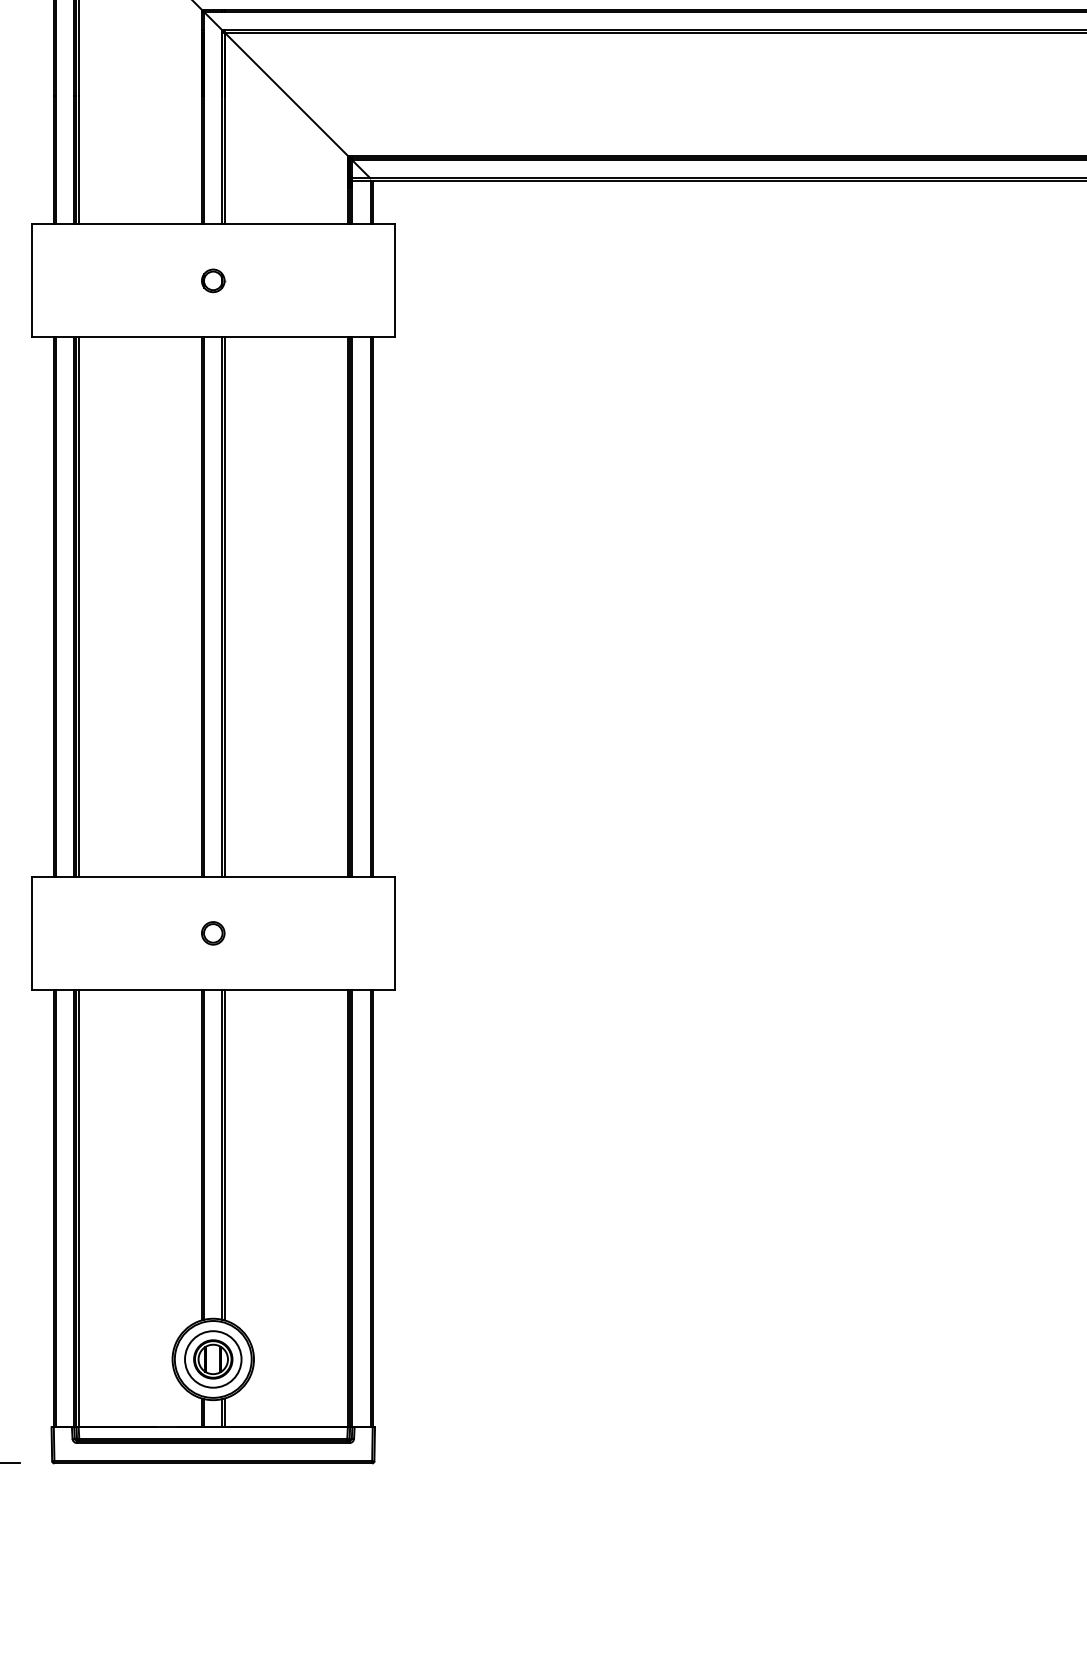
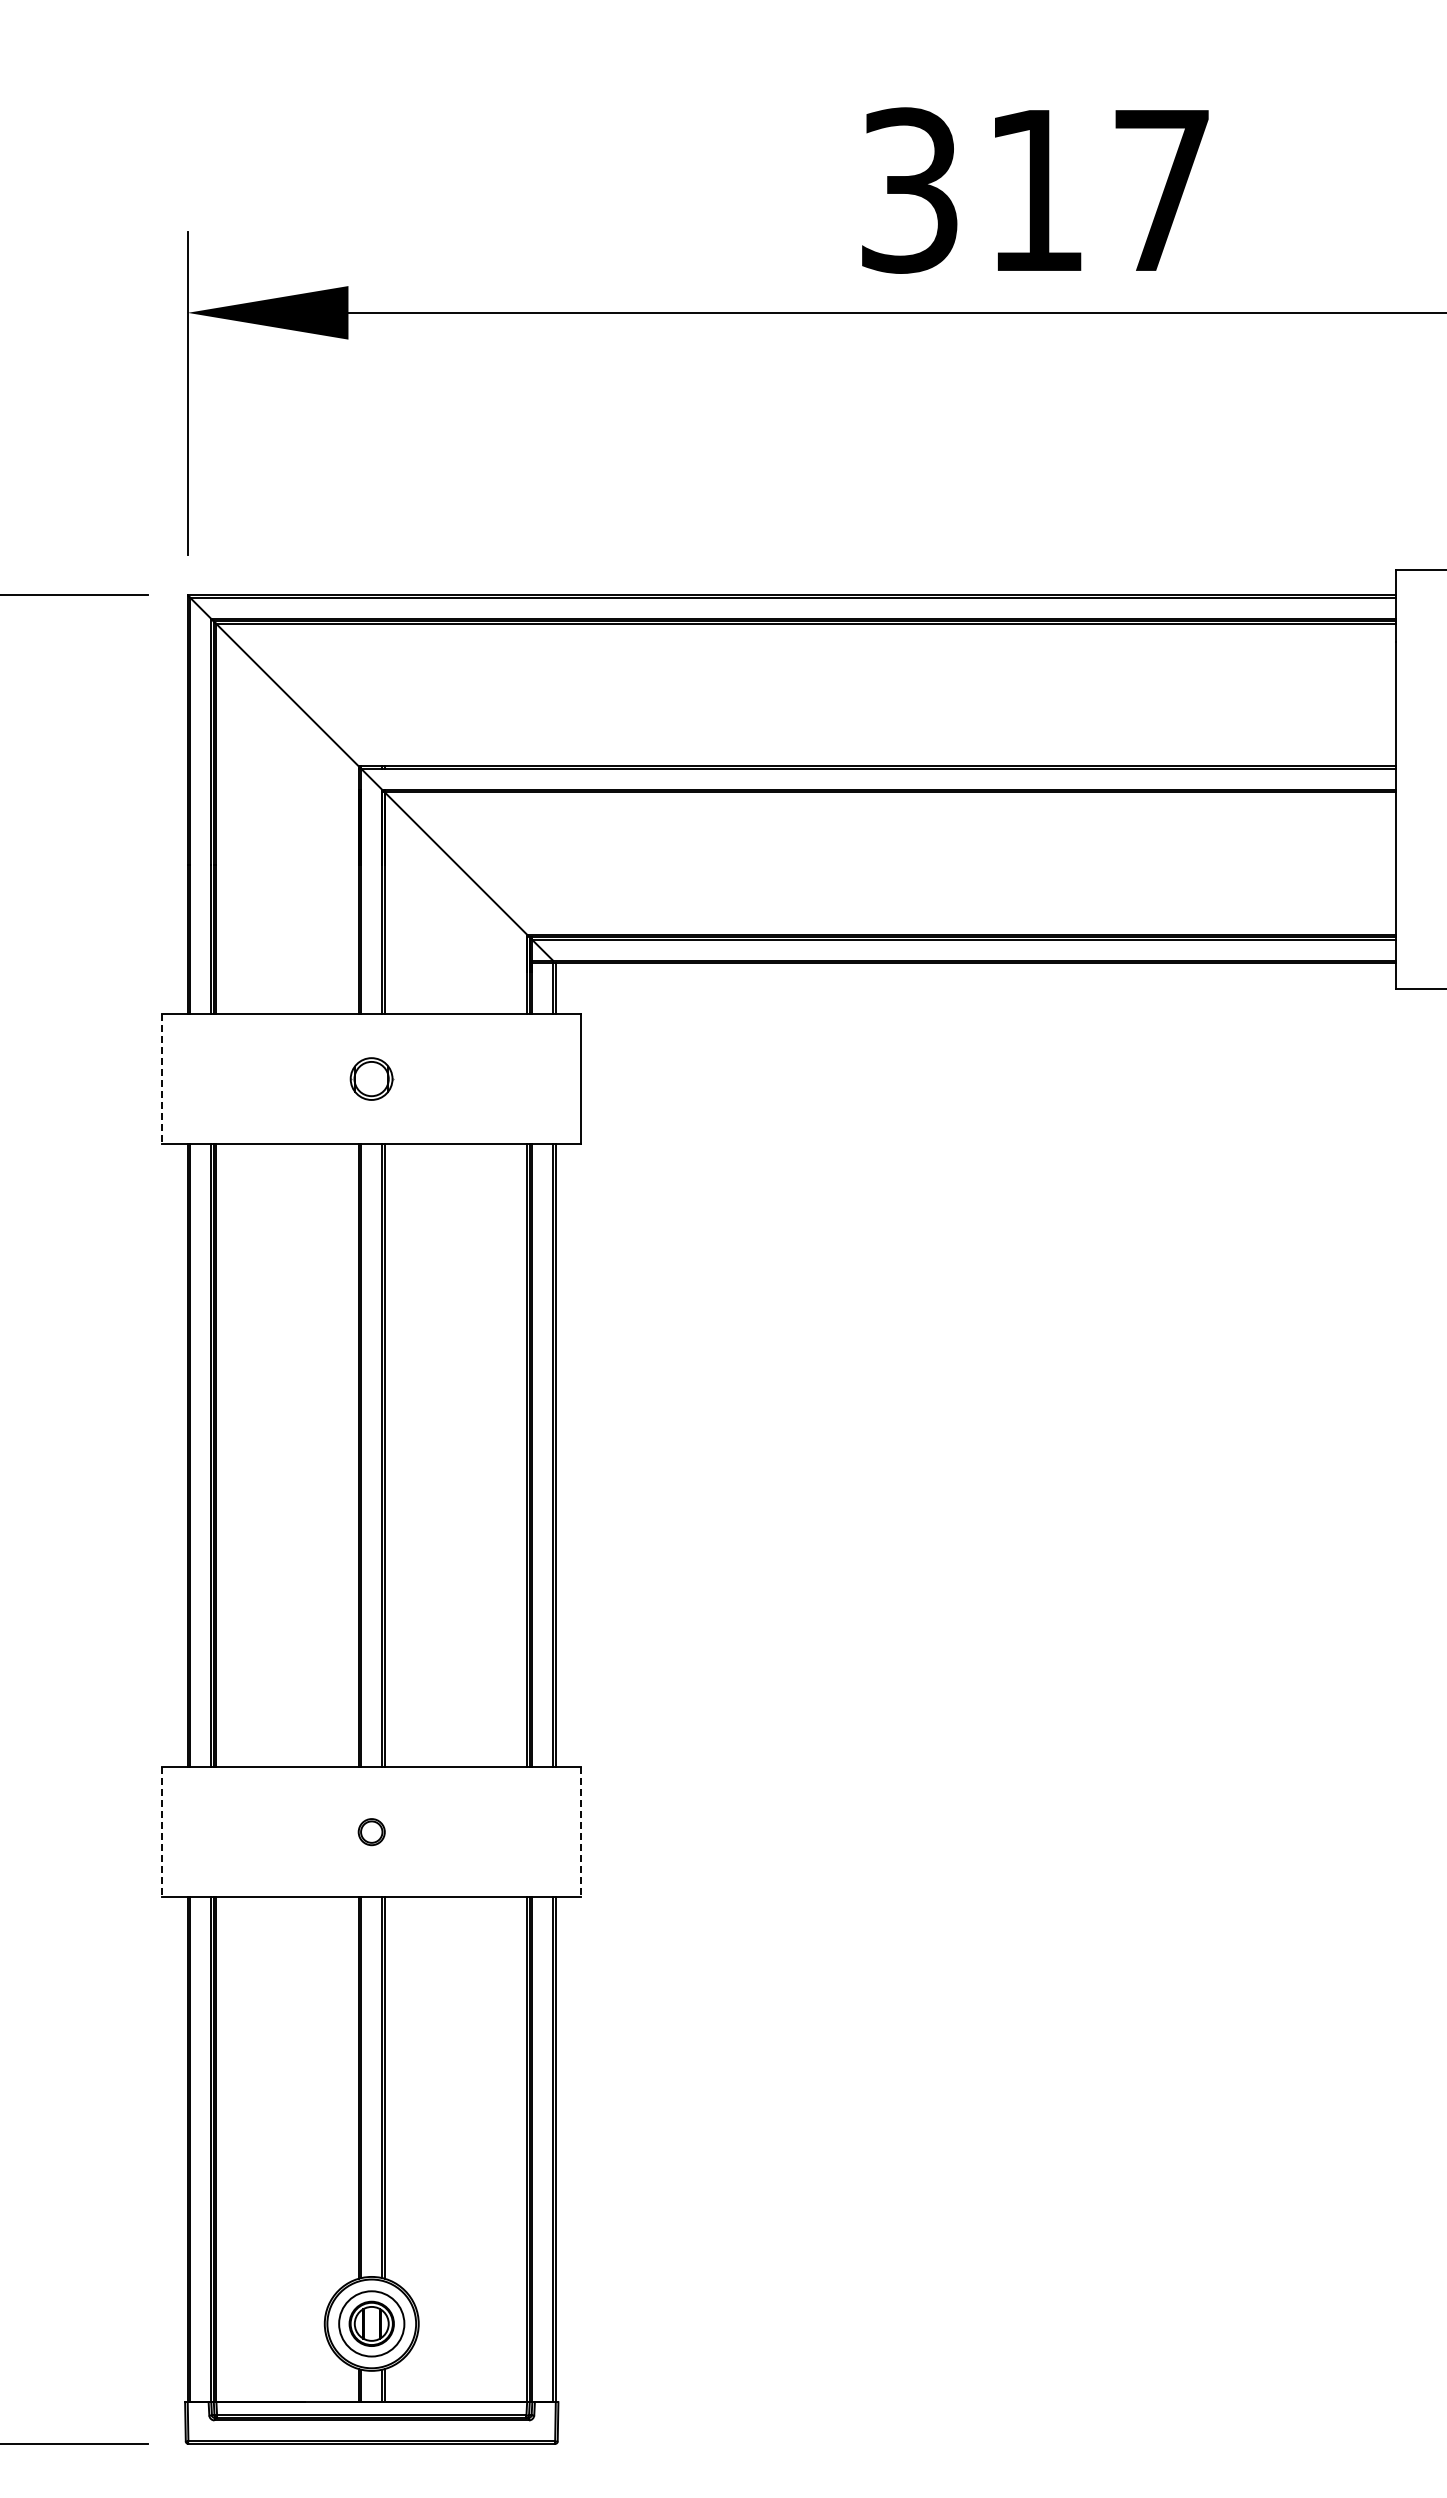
part: (213, 280) -> (371, 1078), size x1.6
line: (31, 281) -> (162, 1079), solid -> dashed
line: (31, 933) -> (162, 1832), solid -> dashed
line: (394, 933) -> (581, 1832), solid -> dashed

